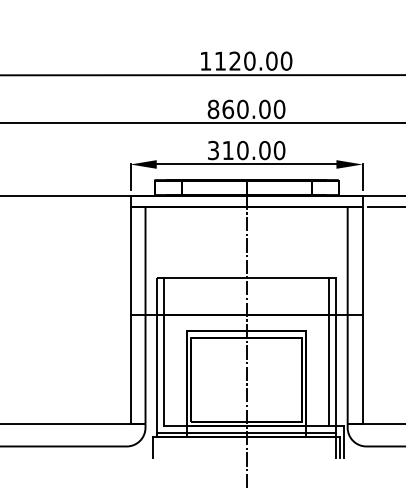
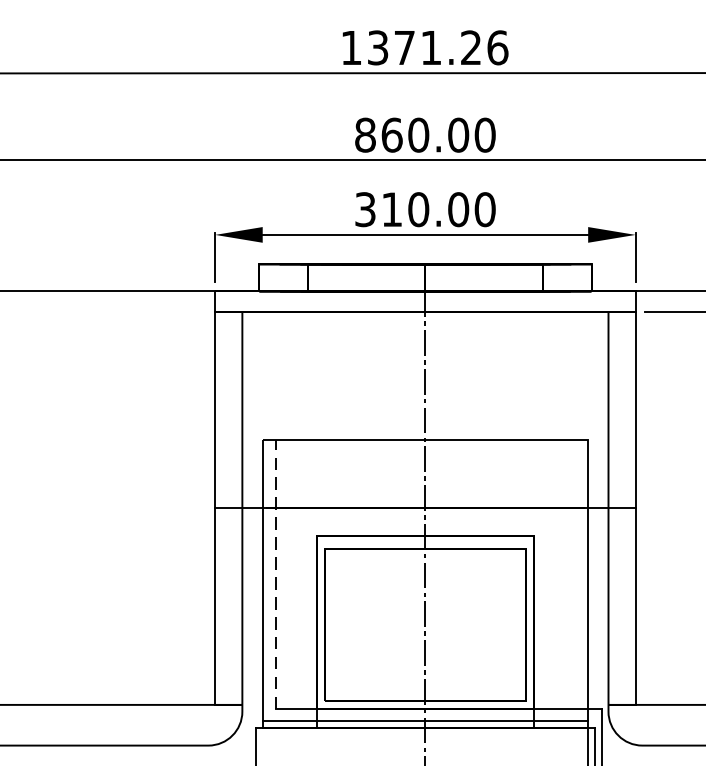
text: (253, 60) -> (437, 46), 1120.00 -> 1371.26
line: (164, 351) -> (276, 573), solid -> dashed
line: (328, 352) -> (573, 575), removed

